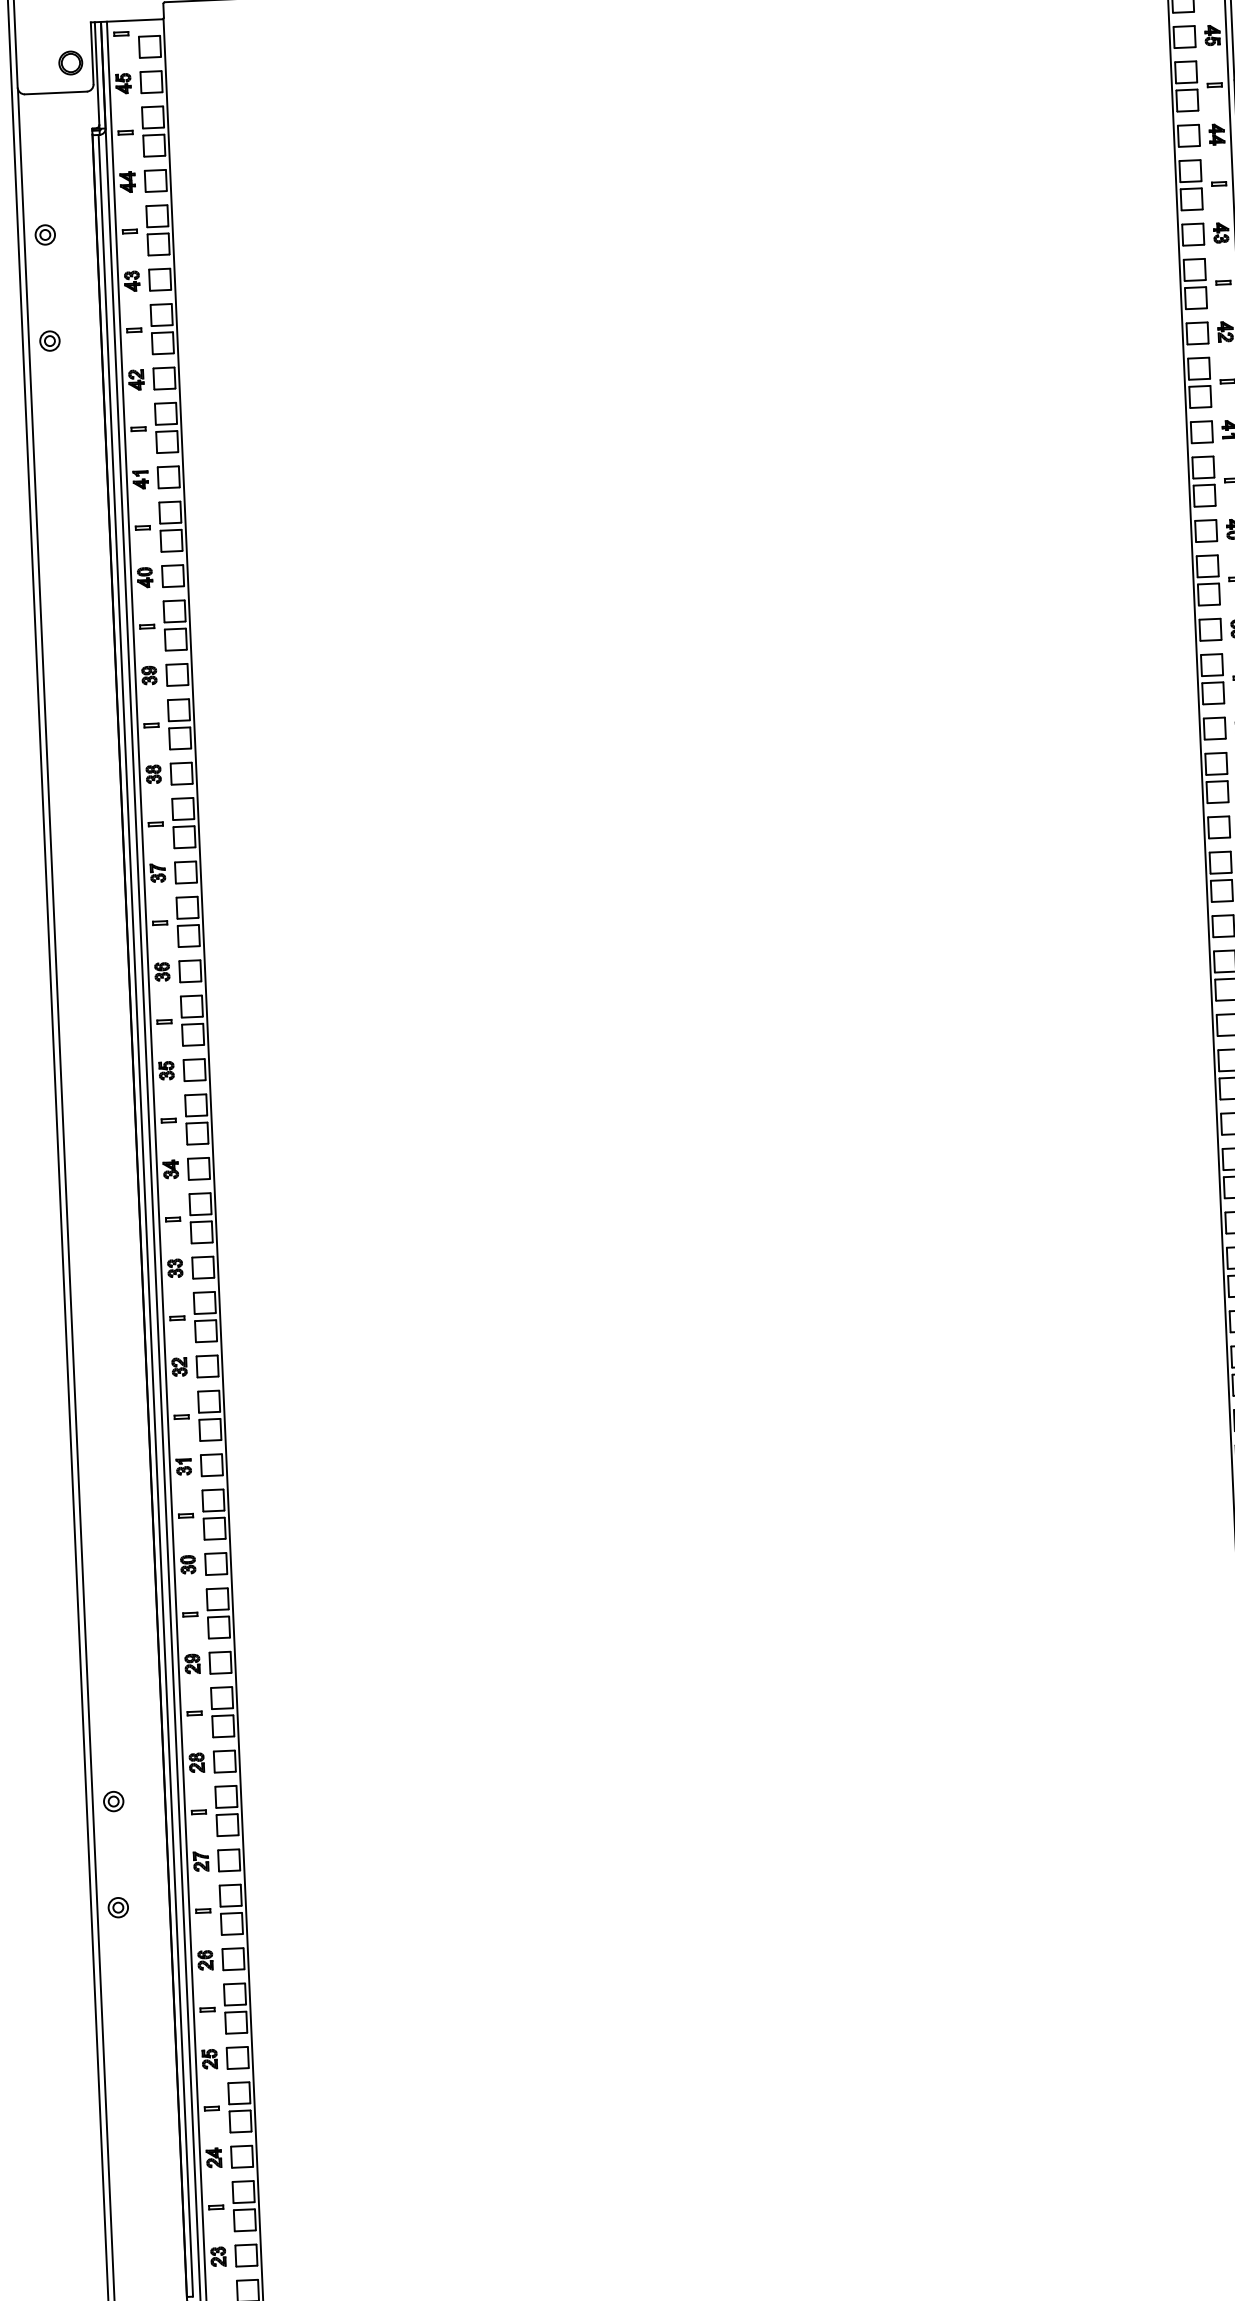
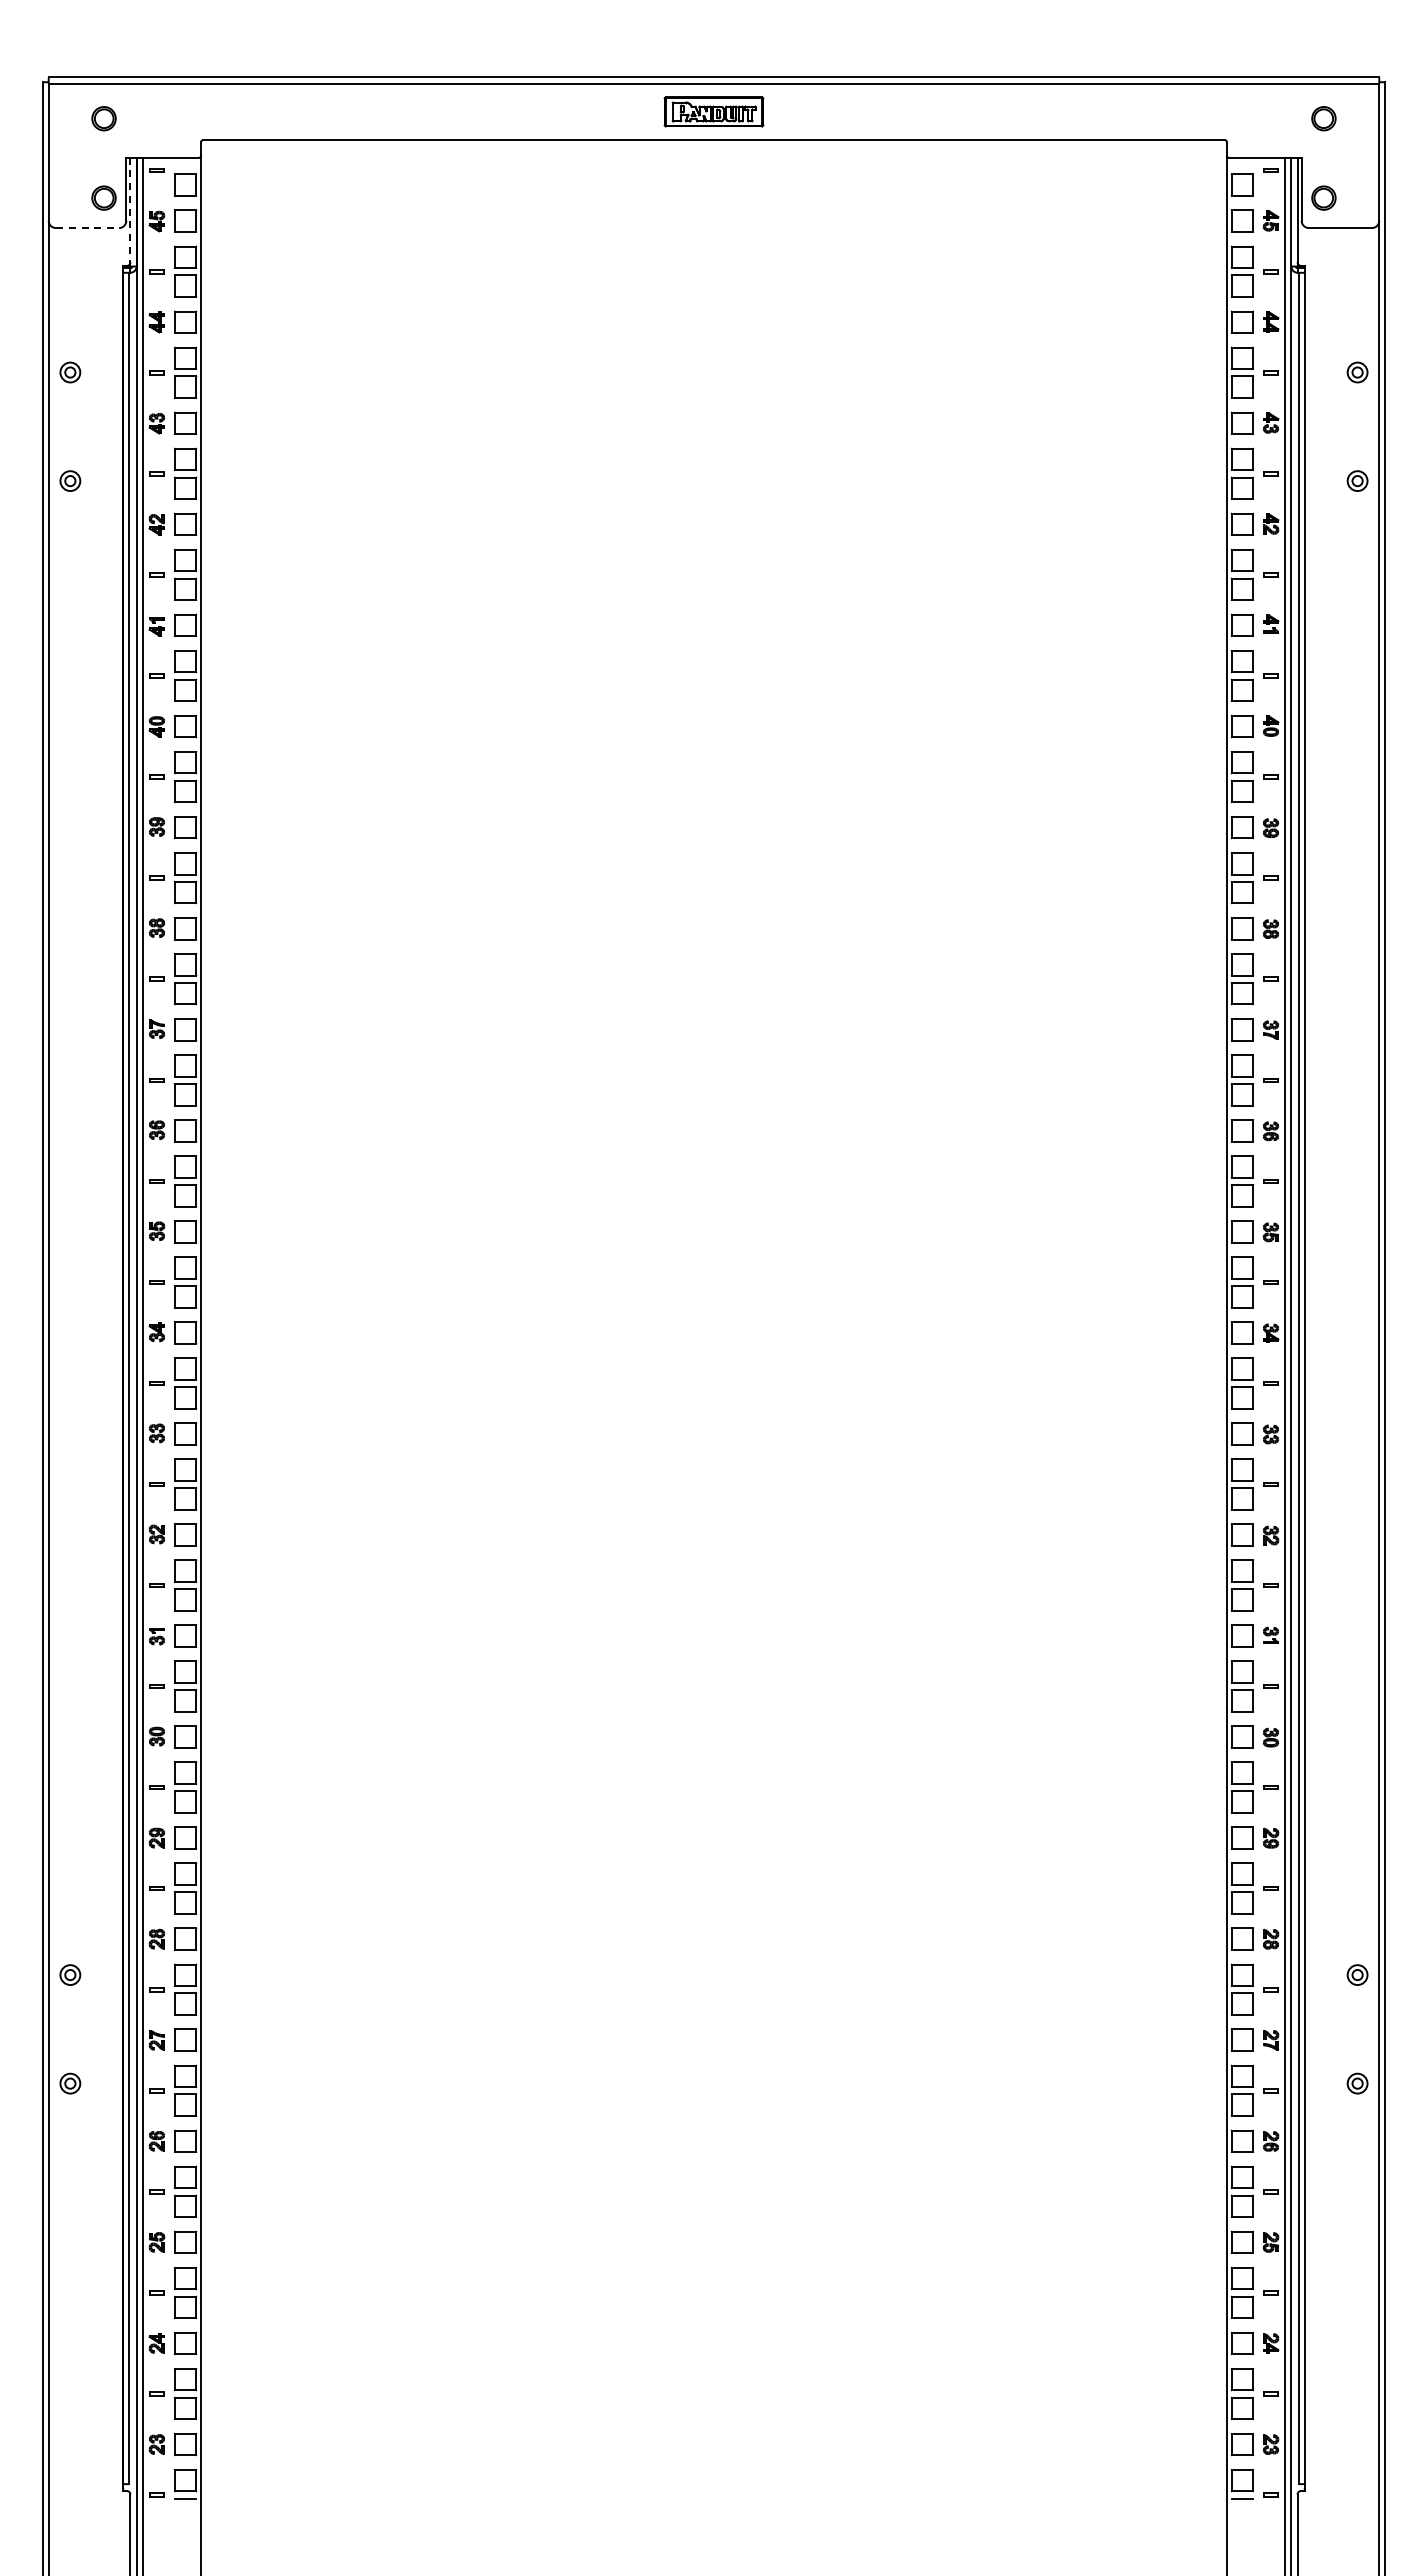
line: (97, 74) -> (130, 210), solid -> dashed
line: (55, 93) -> (87, 228), solid -> dashed

